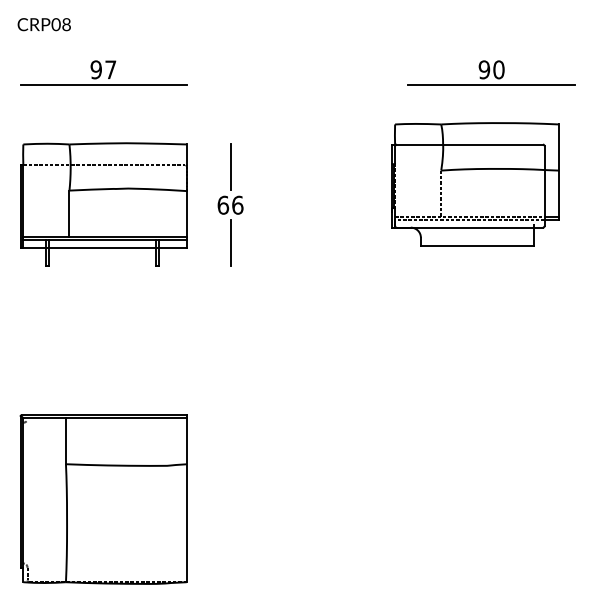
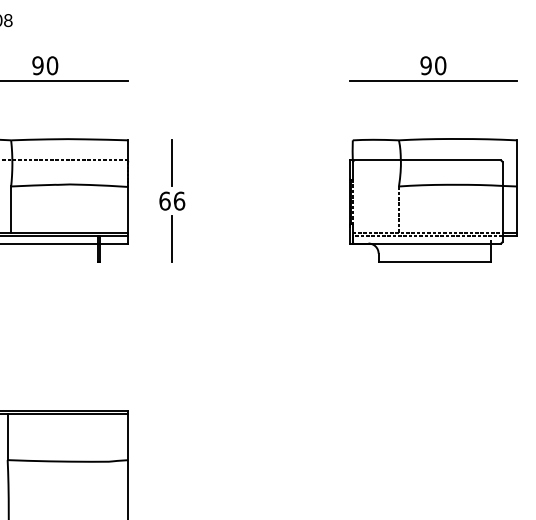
text: (110, 69) -> (52, 65), 97 -> 90
part: (475, 184) -> (433, 200), moved

